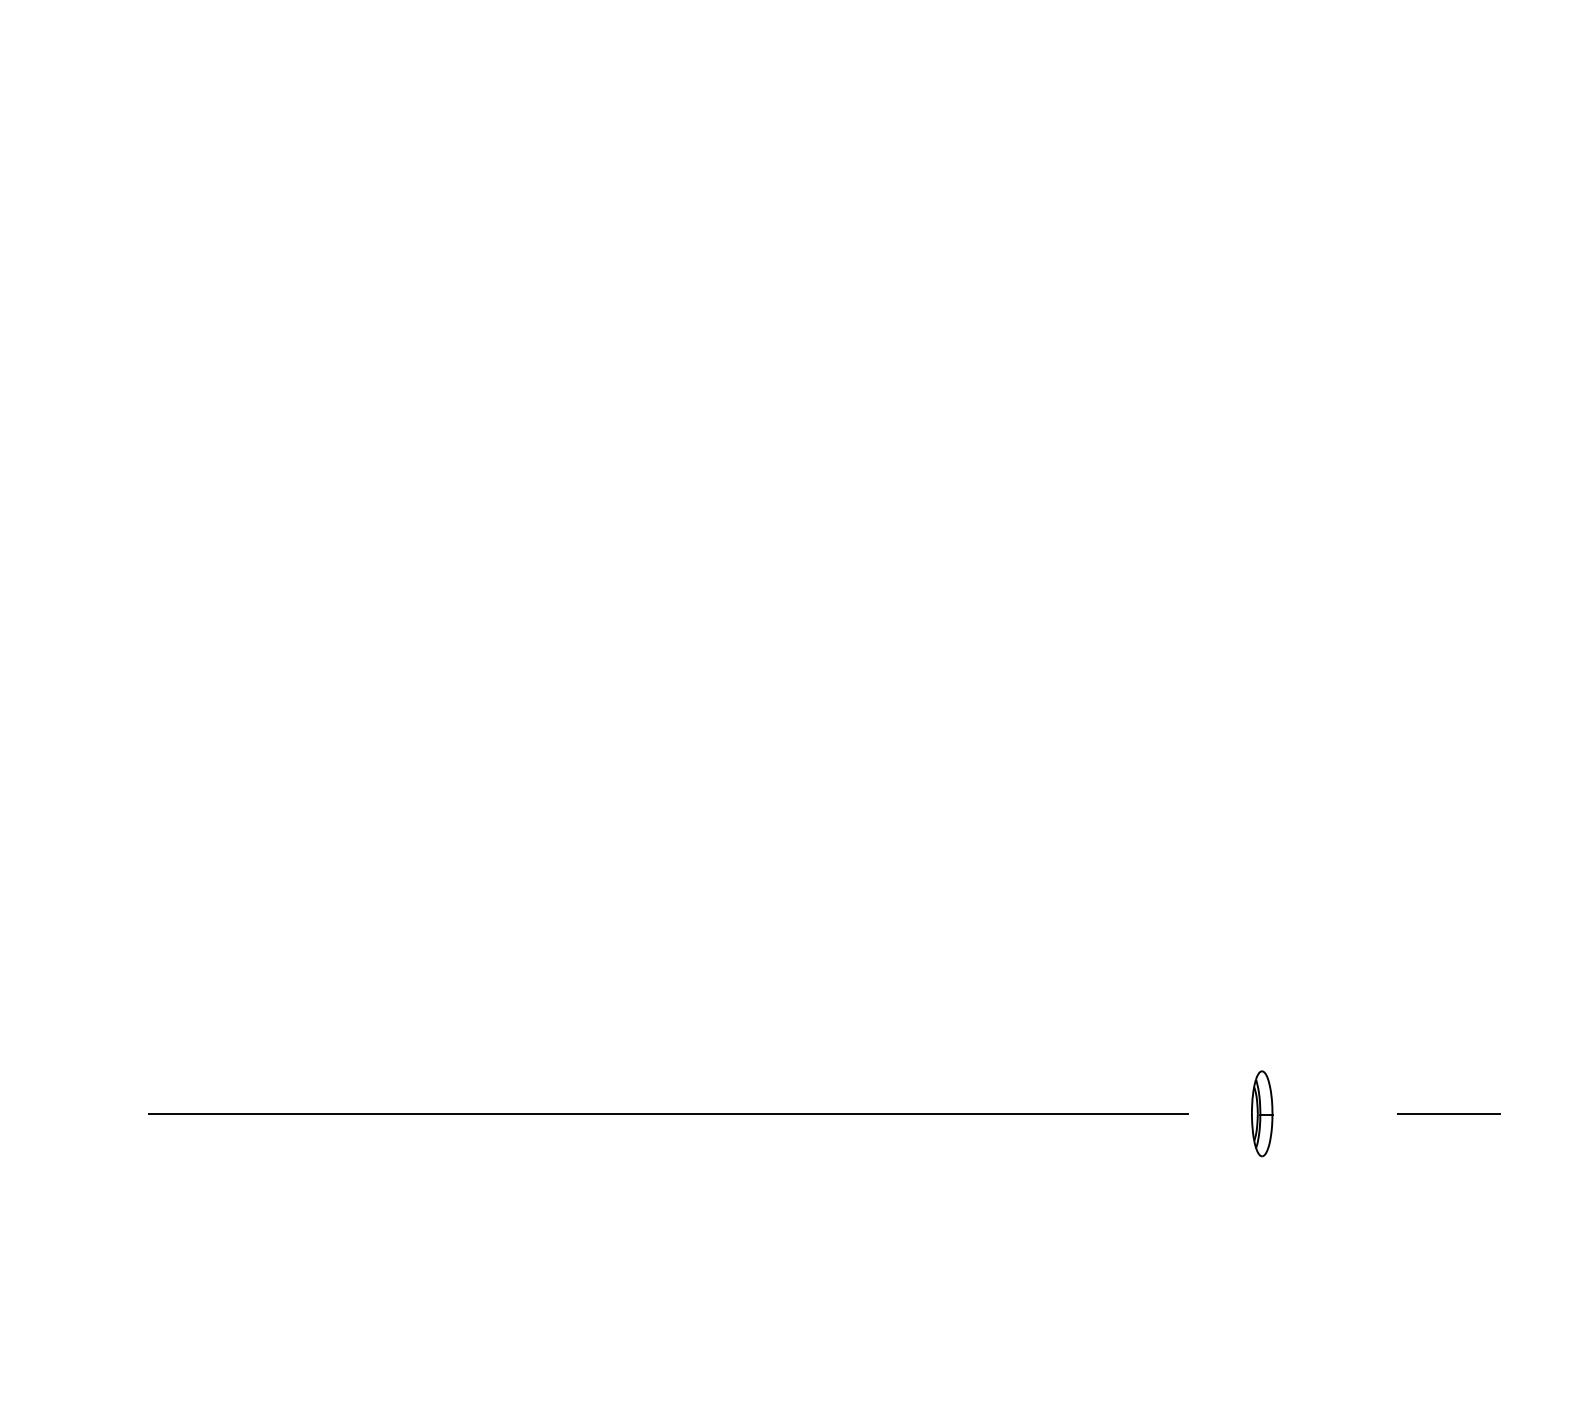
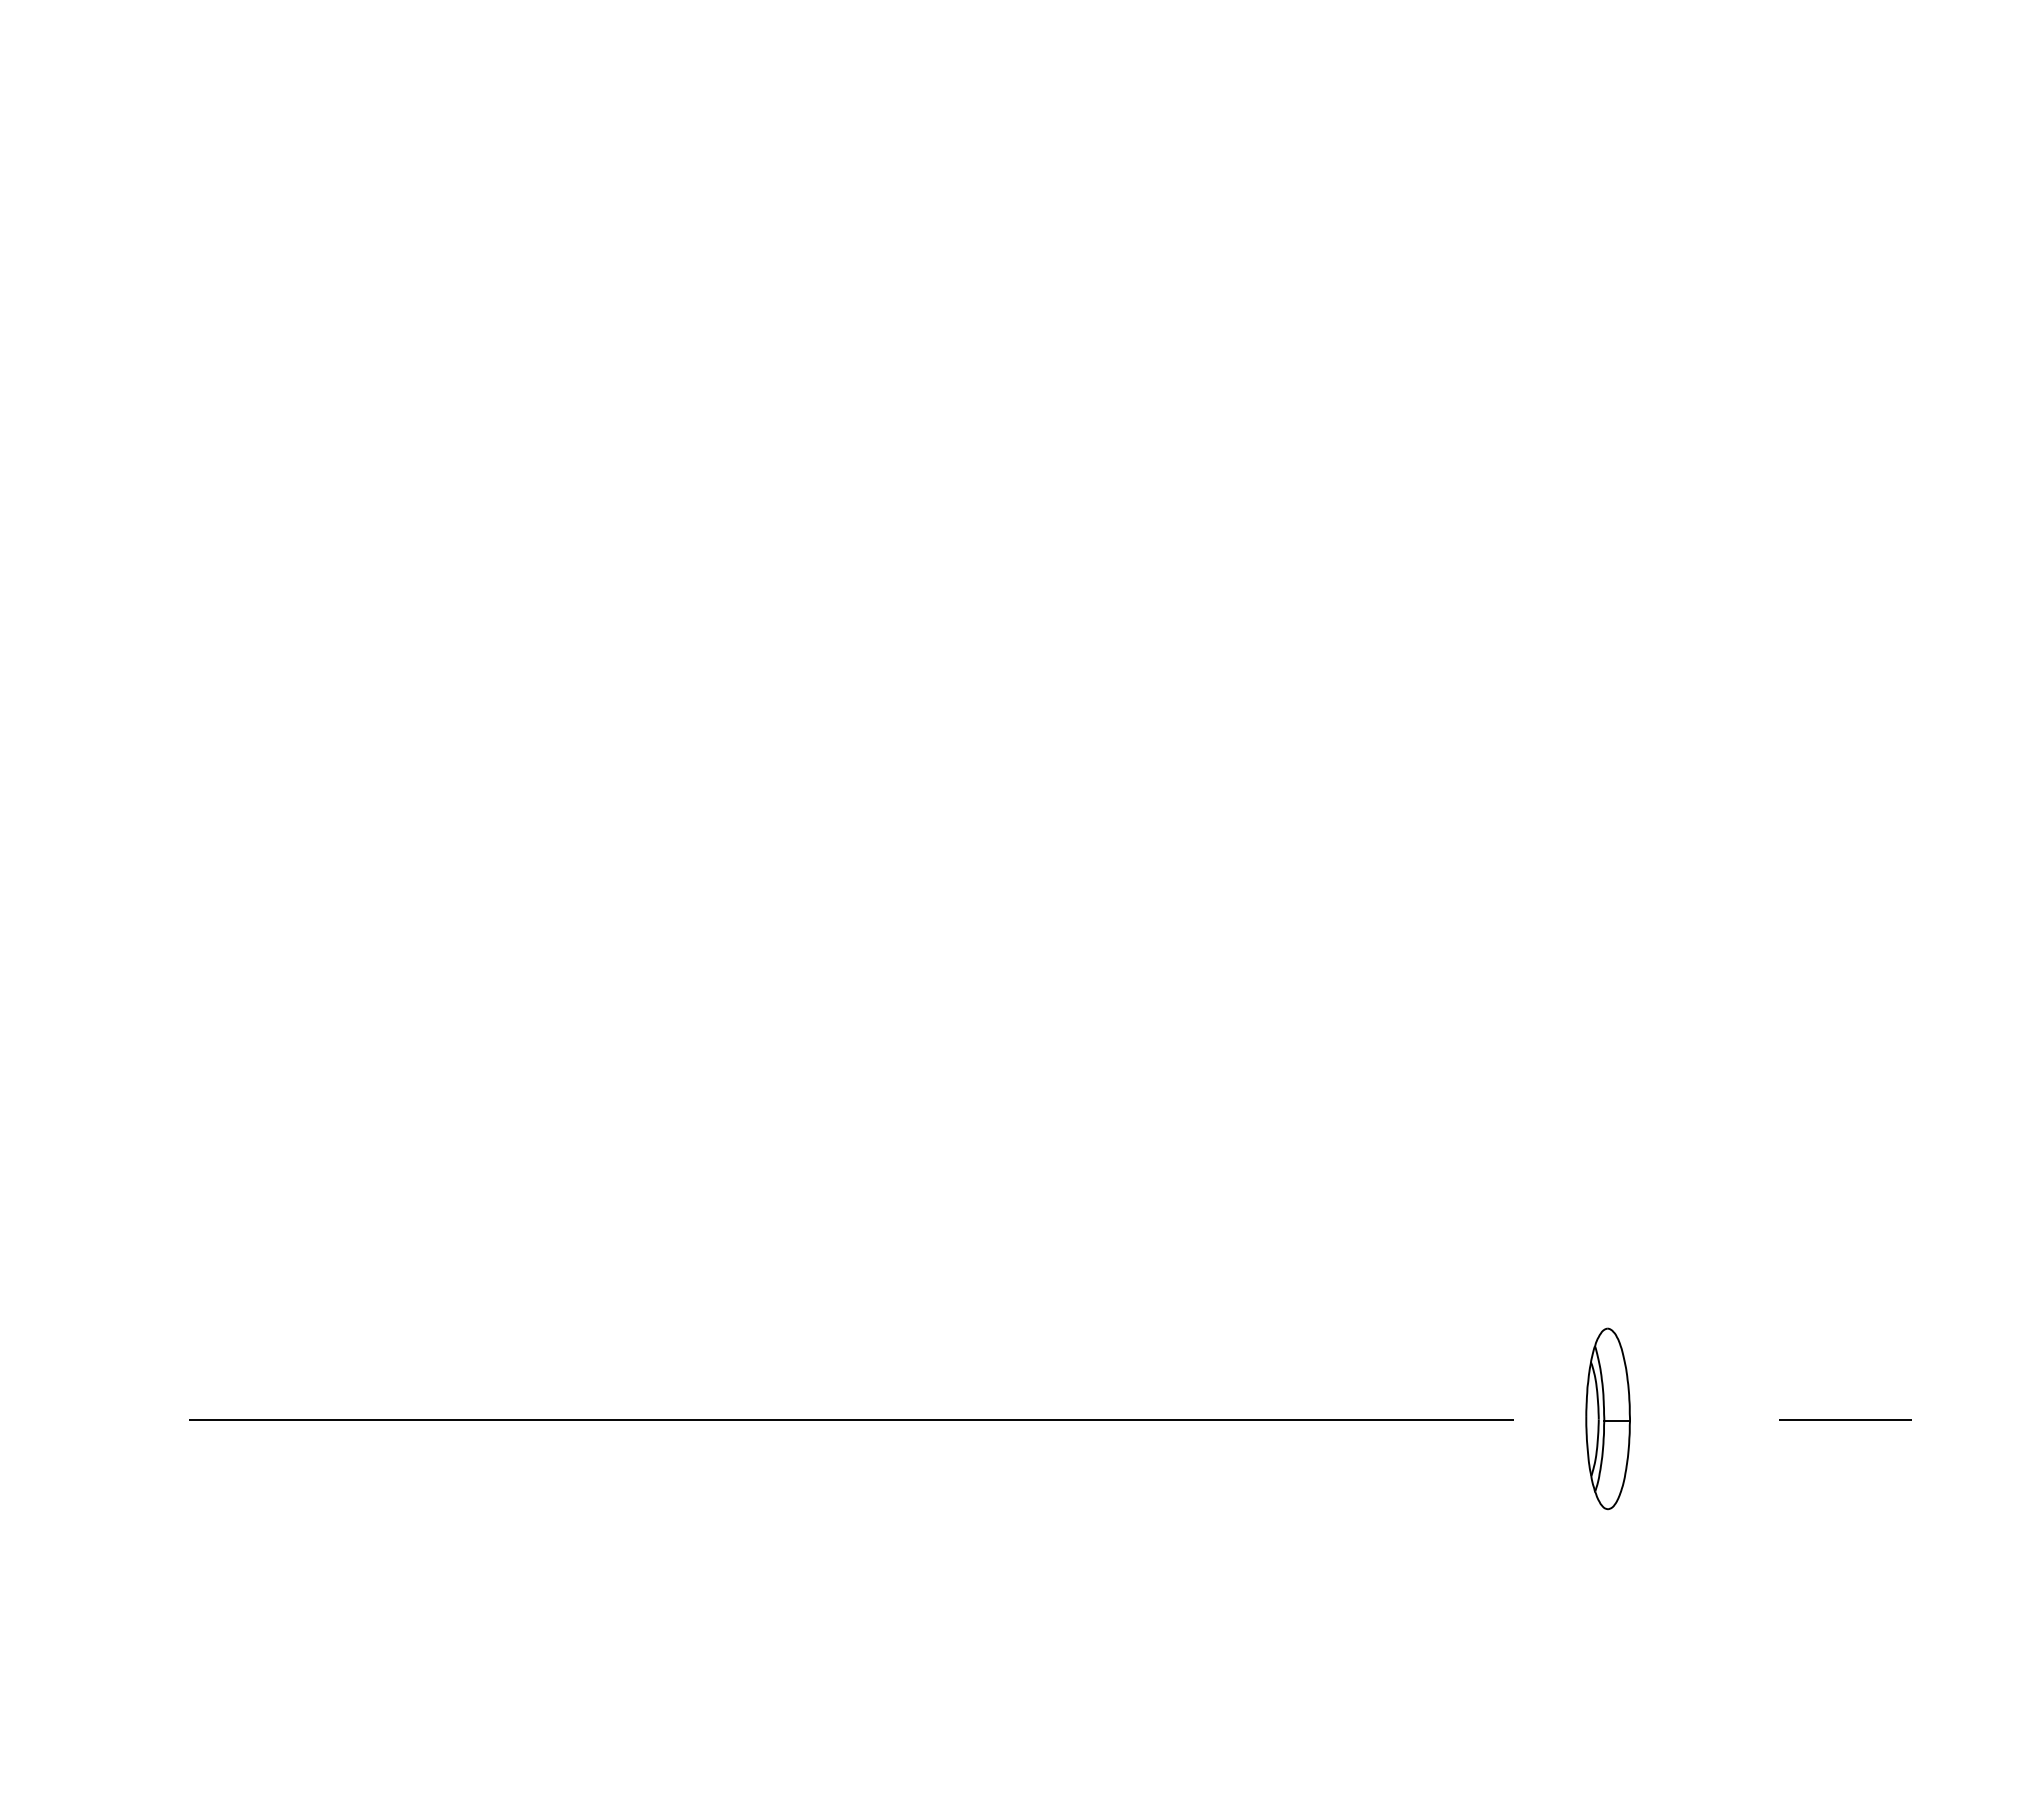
part: (1261, 1113) -> (1607, 1418), size x1.67

